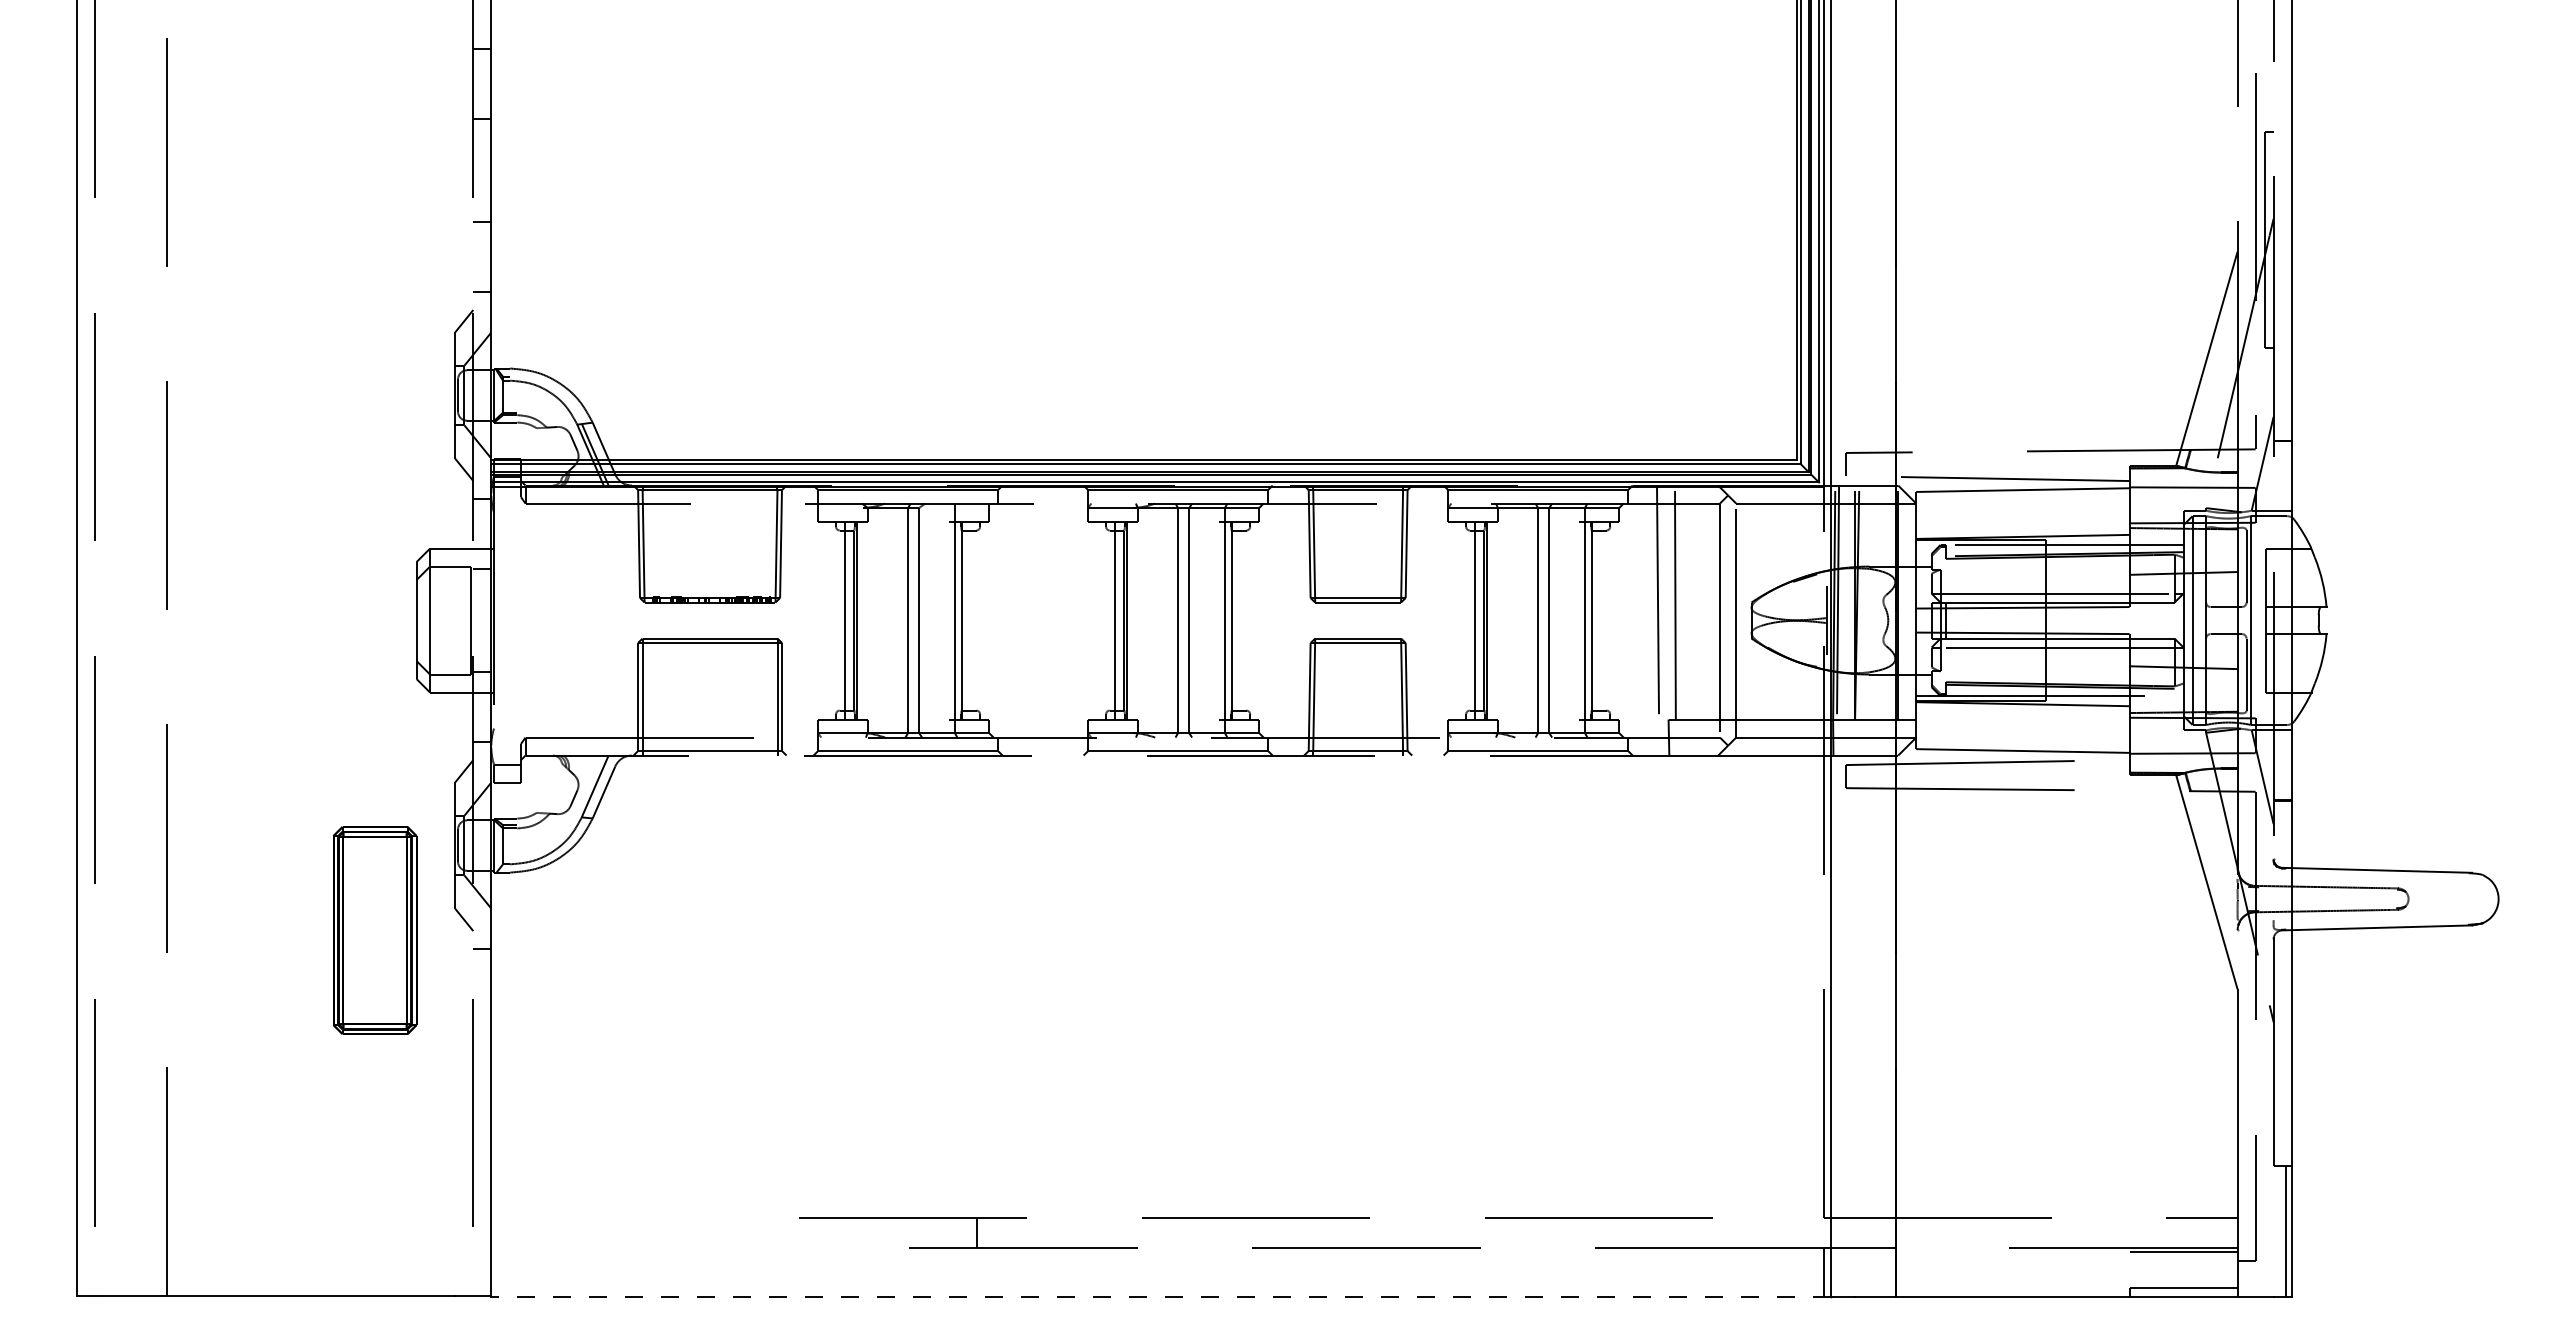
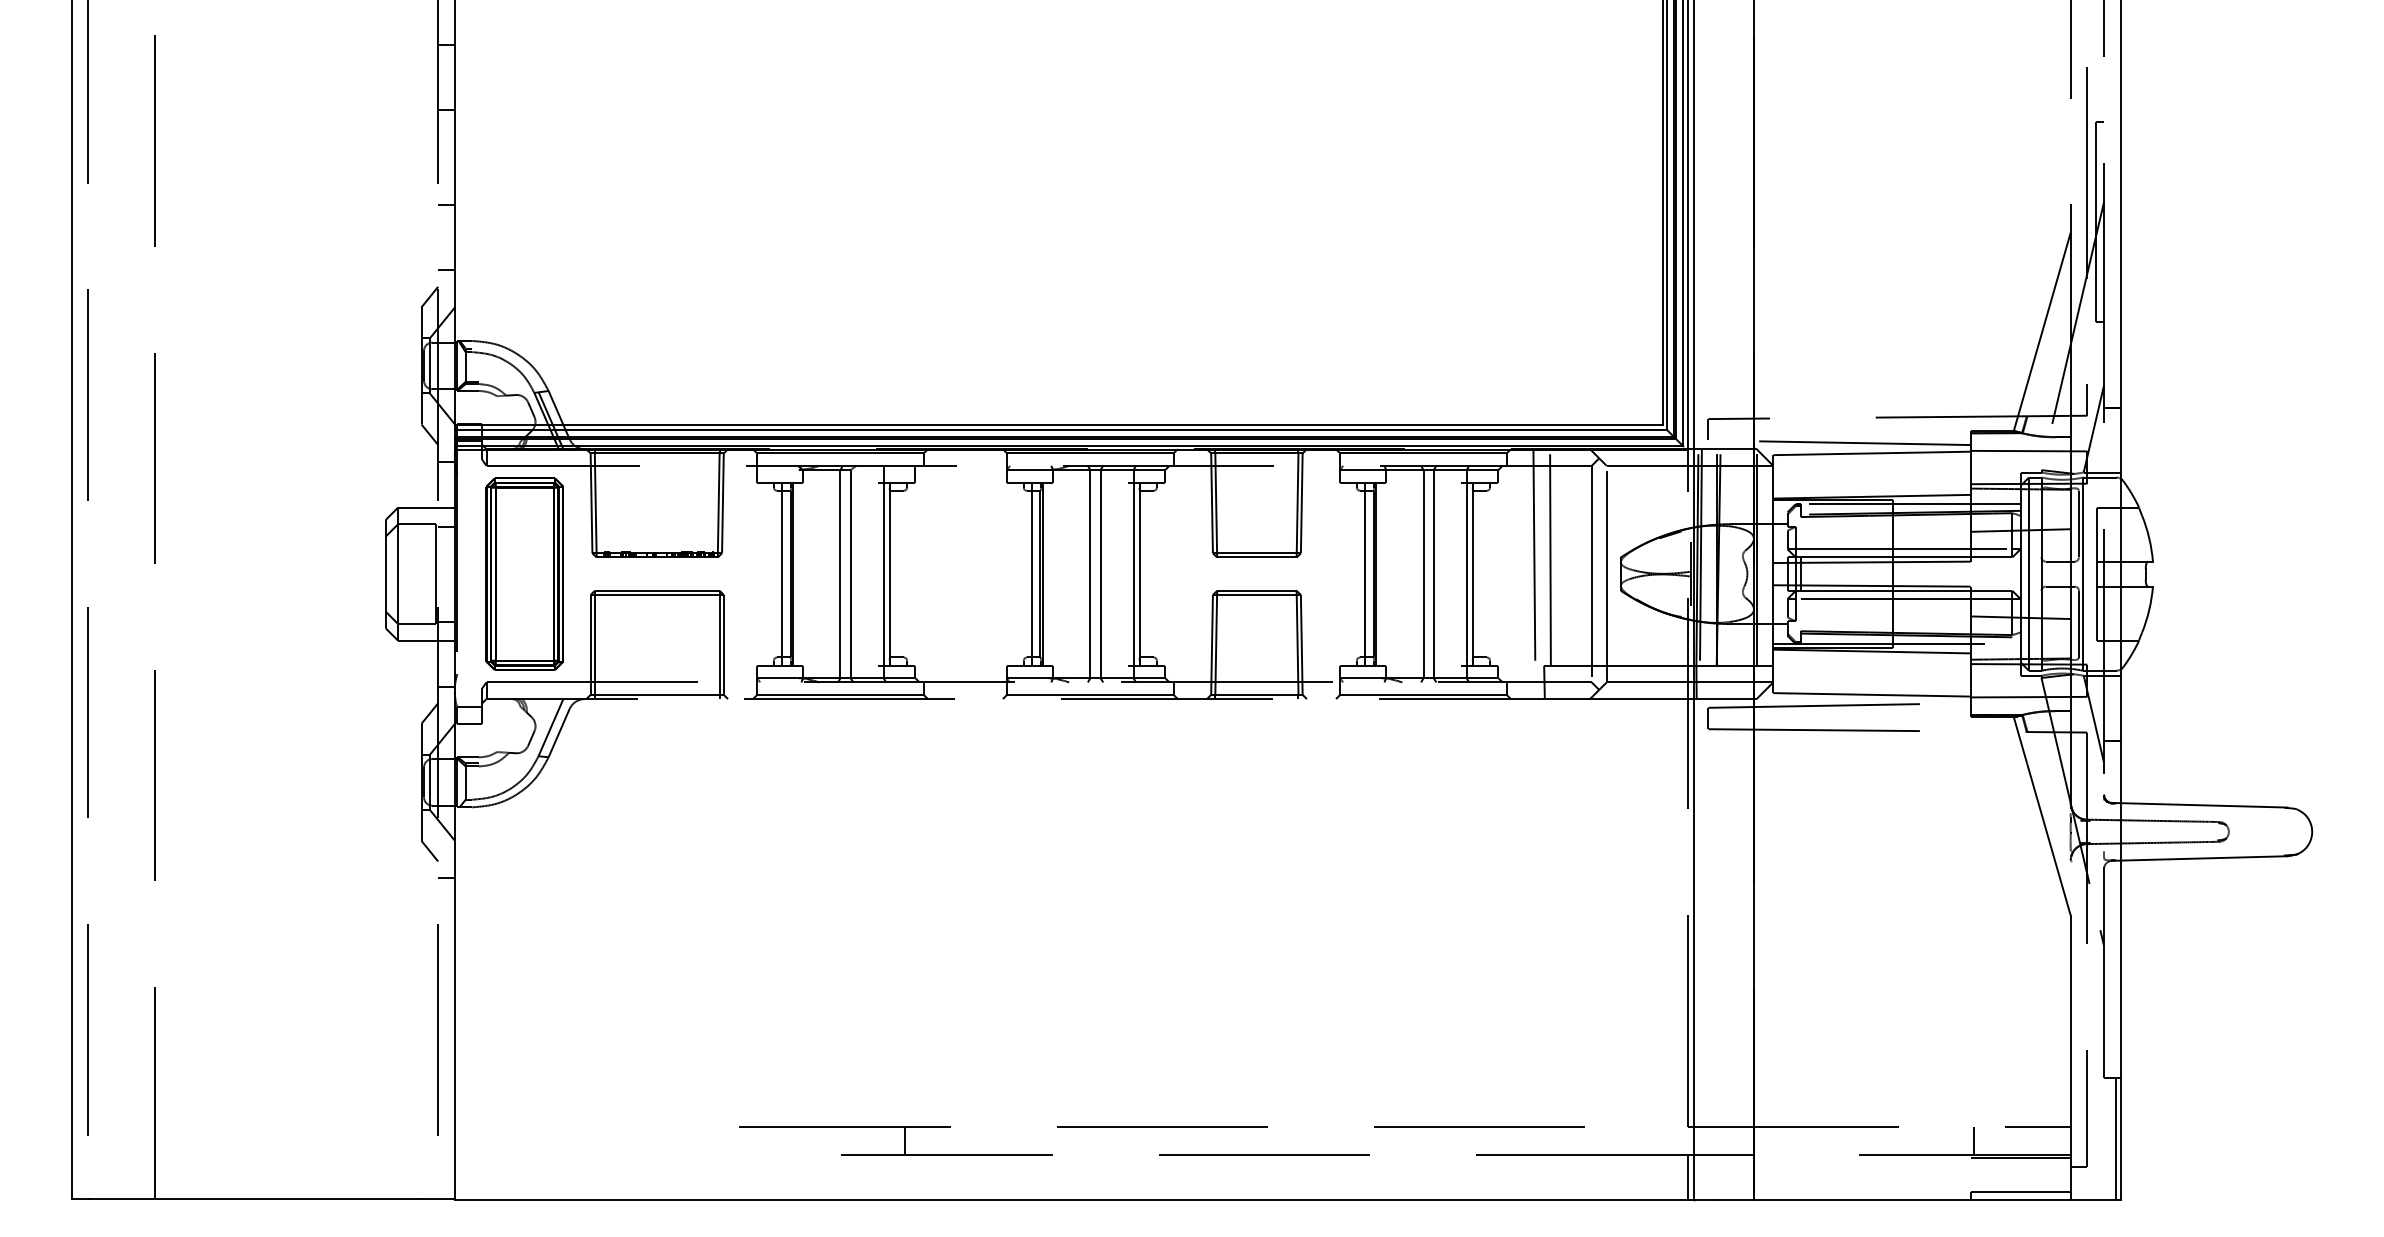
part: (375, 930) -> (525, 574), moved
line: (2133, 1232) -> (1974, 1140), added
line: (1161, 1297) -> (1074, 1200), dashed -> solid

